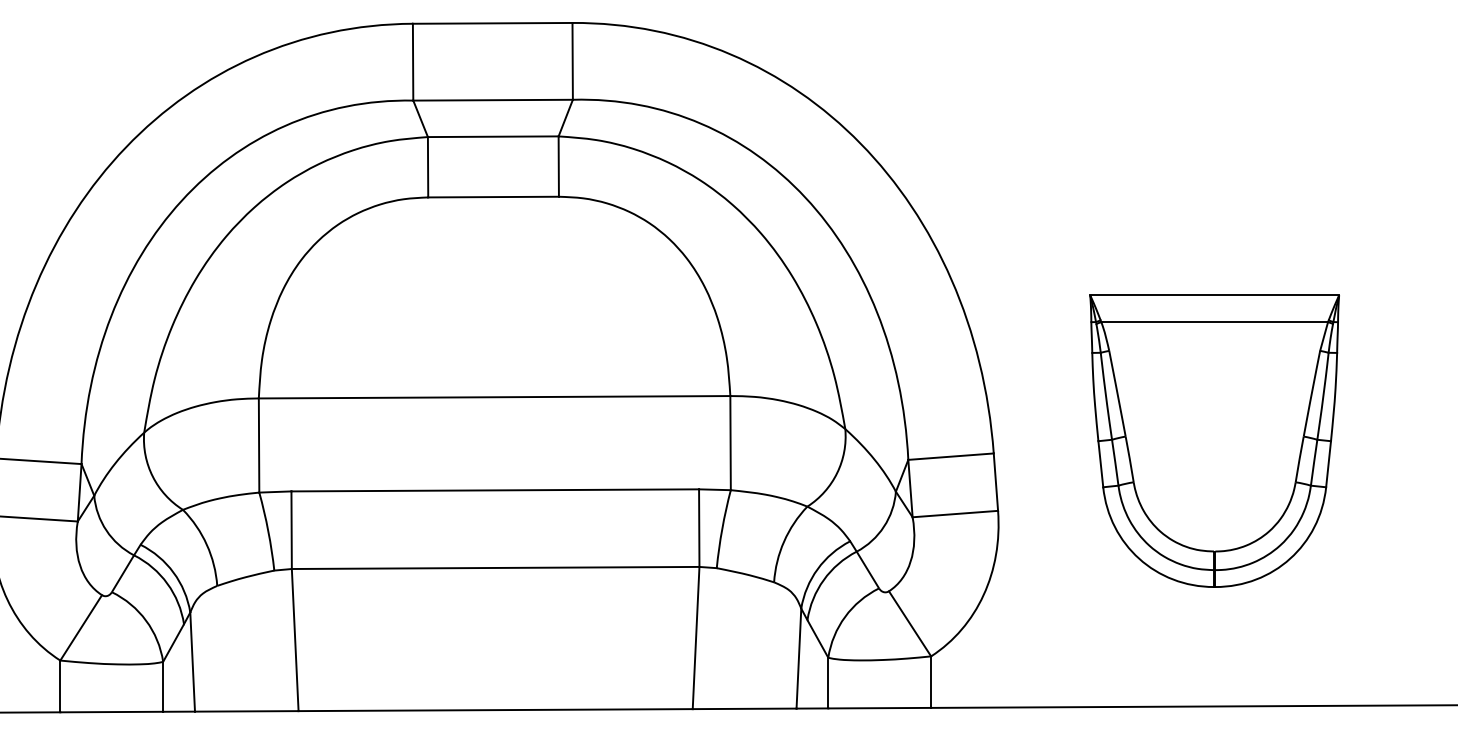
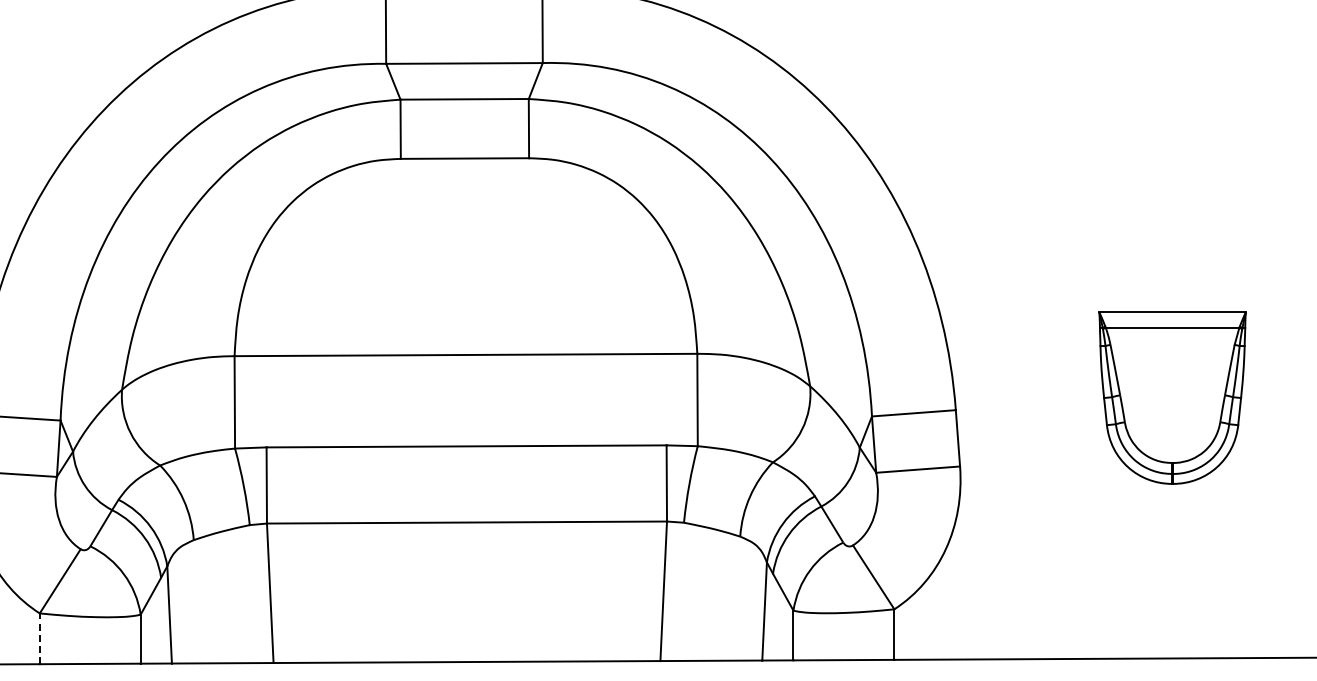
part: (1214, 440) -> (1172, 397), size x0.6
line: (60, 686) -> (39, 638), solid -> dashed

